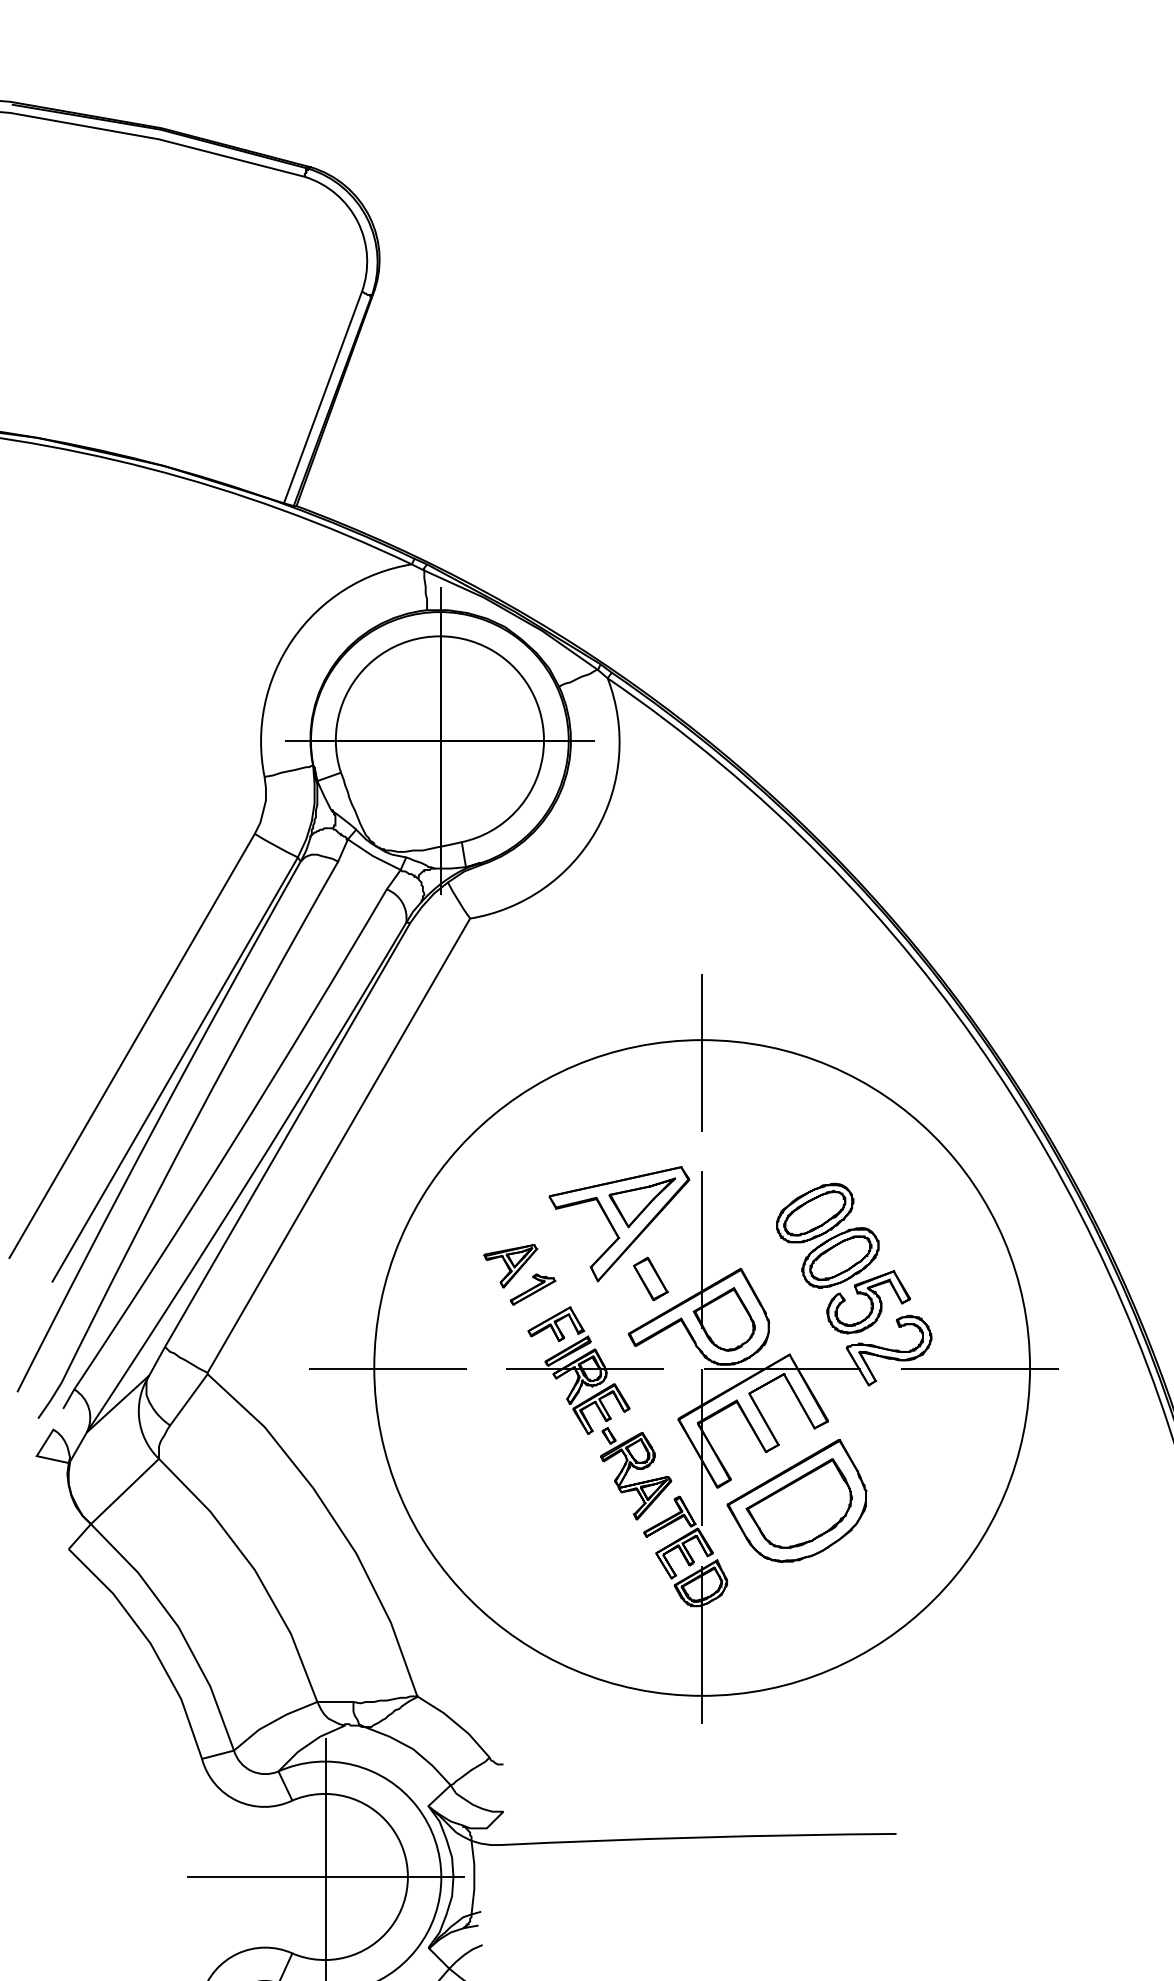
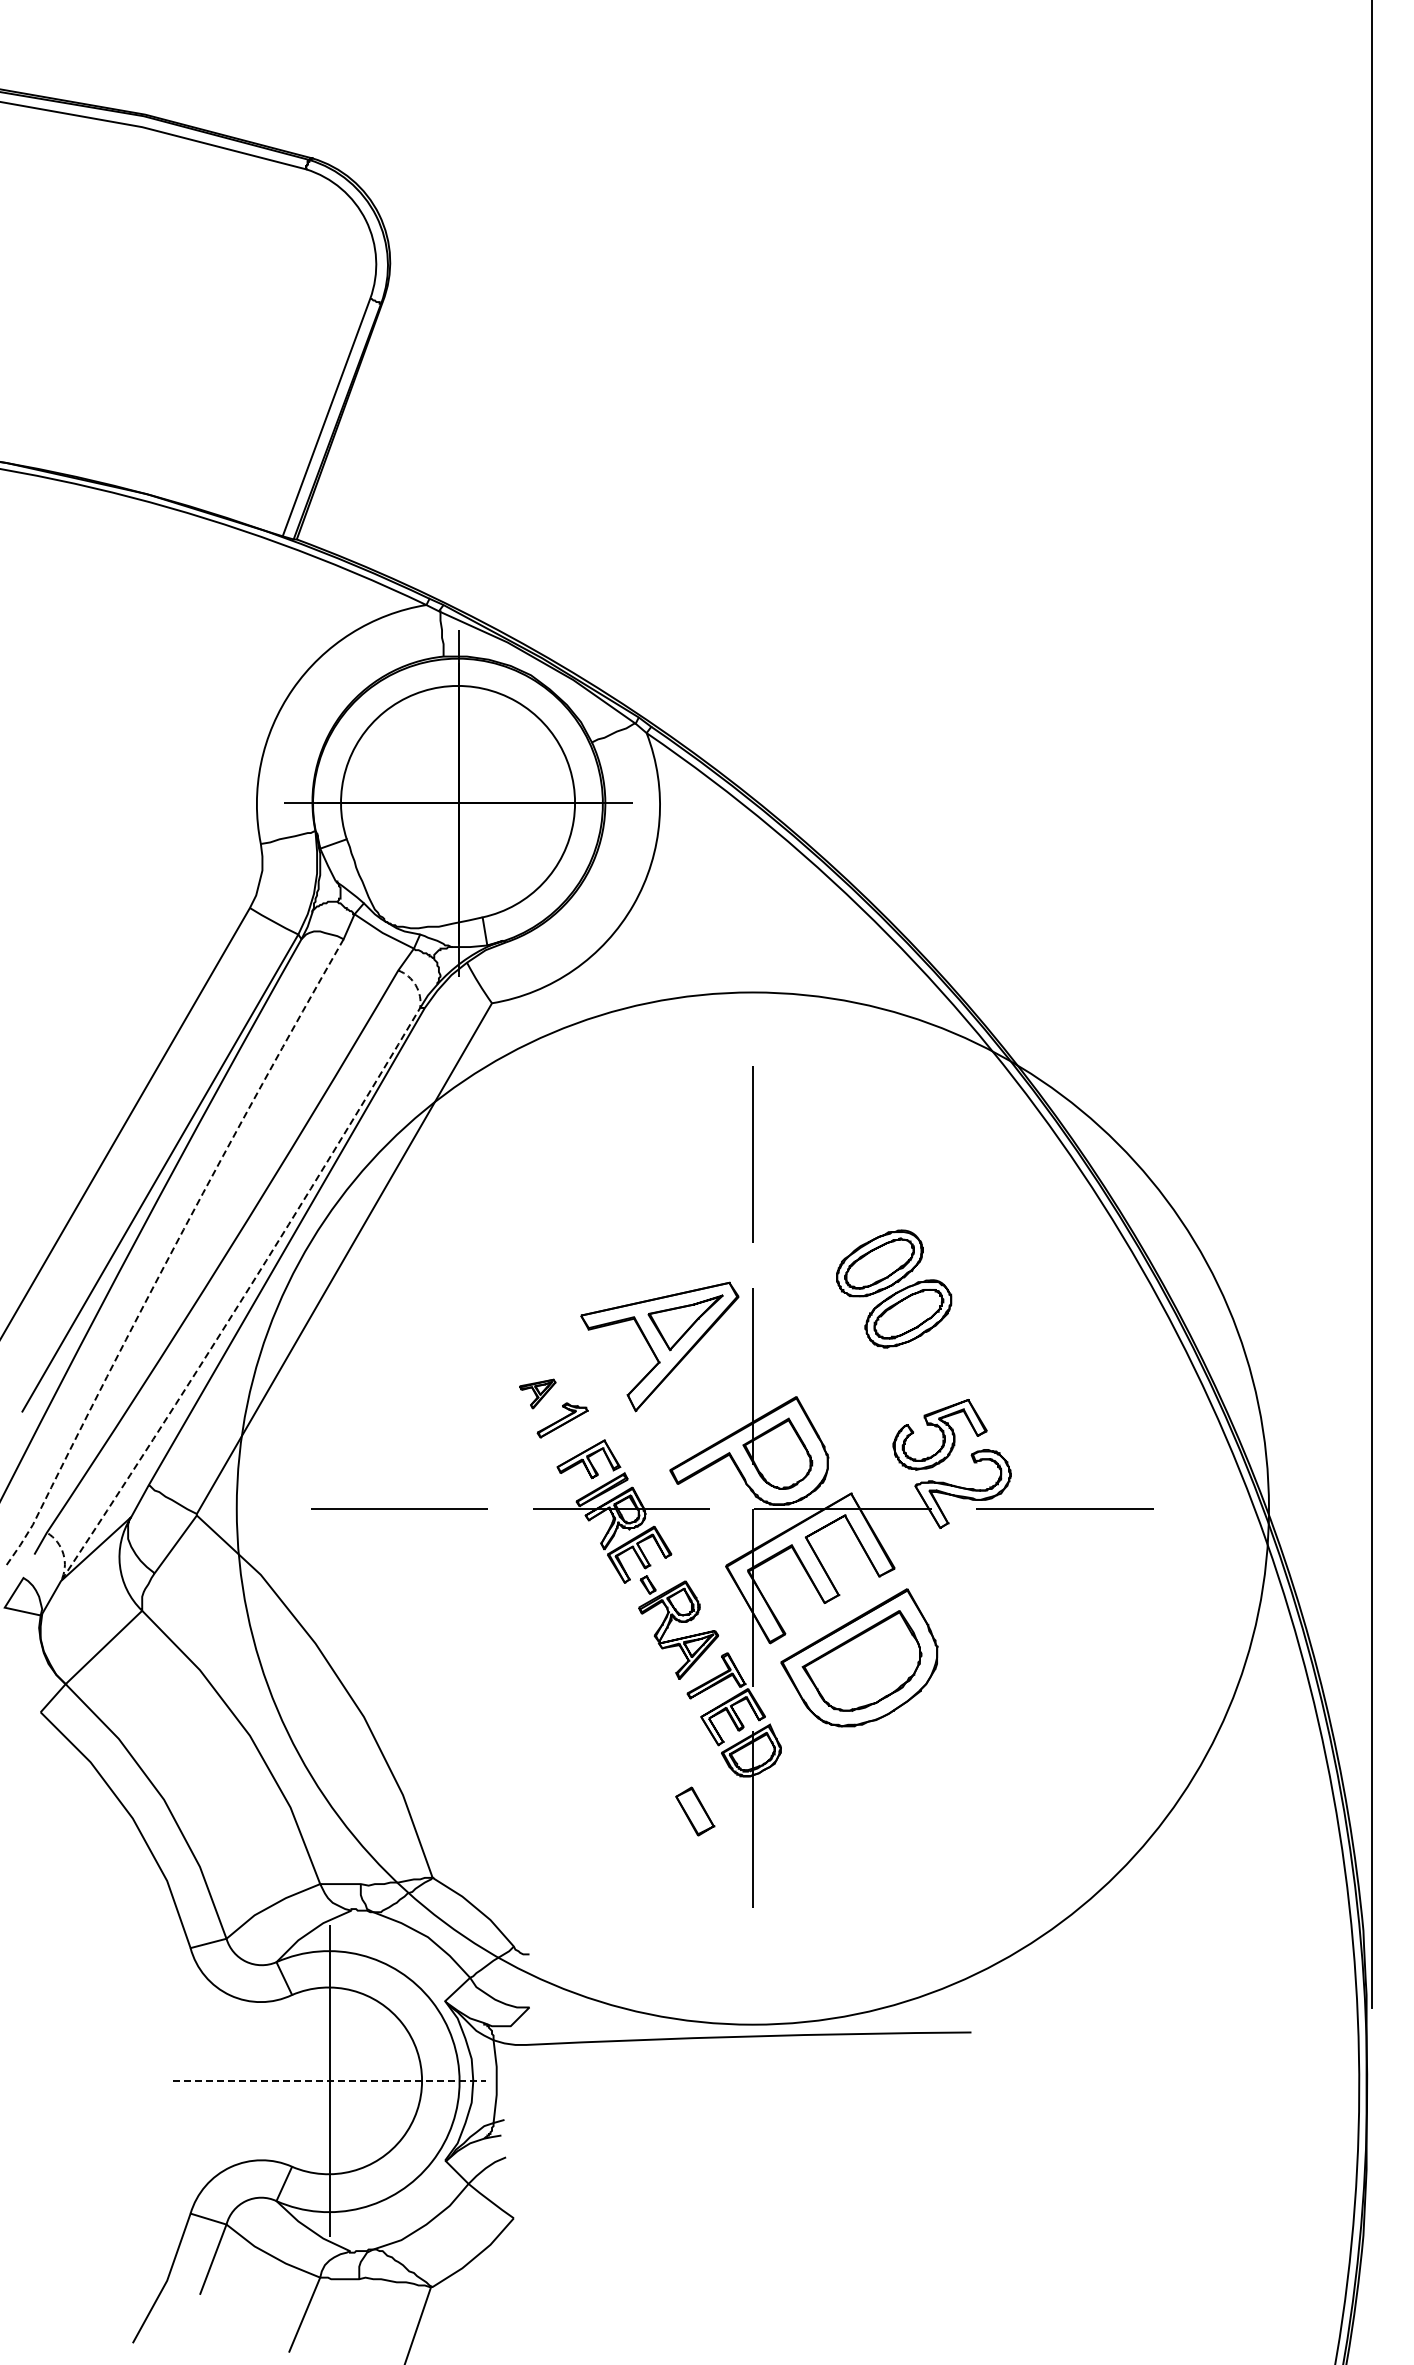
line: (185, 1139) -> (172, 1251), solid -> dashed
line: (247, 1182) -> (241, 1300), solid -> dashed
part: (828, 1235) -> (894, 1288), moved
part: (510, 1265) -> (537, 1393), size x0.6
part: (651, 1278) -> (695, 1811), moved
circle: (701, 1367) -> (752, 1508), size x1.4
line: (326, 1876) -> (330, 2080), solid -> dashed

